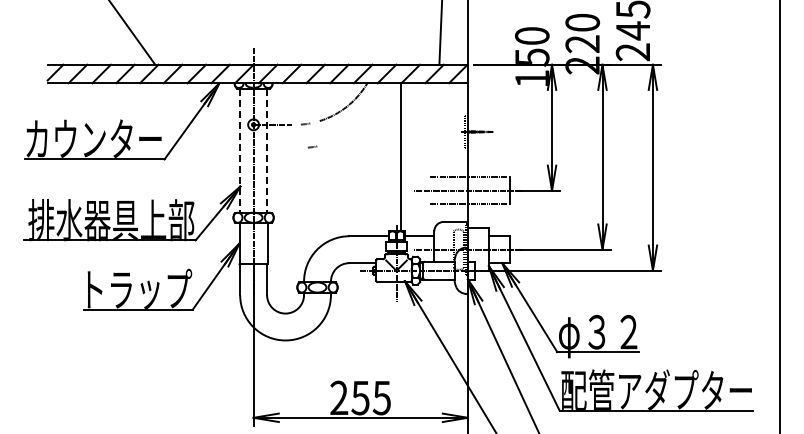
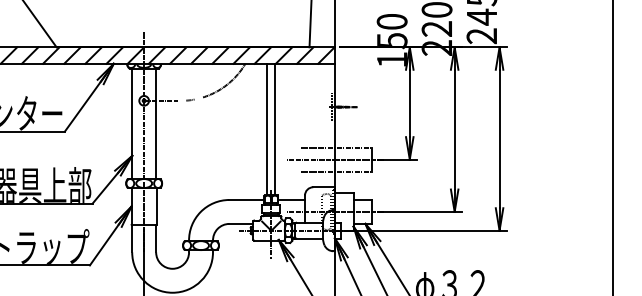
arc: (312, 146) -> (196, 120), removed
line: (240, 150) -> (132, 123), dashed -> solid
line: (266, 150) -> (155, 123), dashed -> solid
line: (391, 157) -> (266, 129), added

